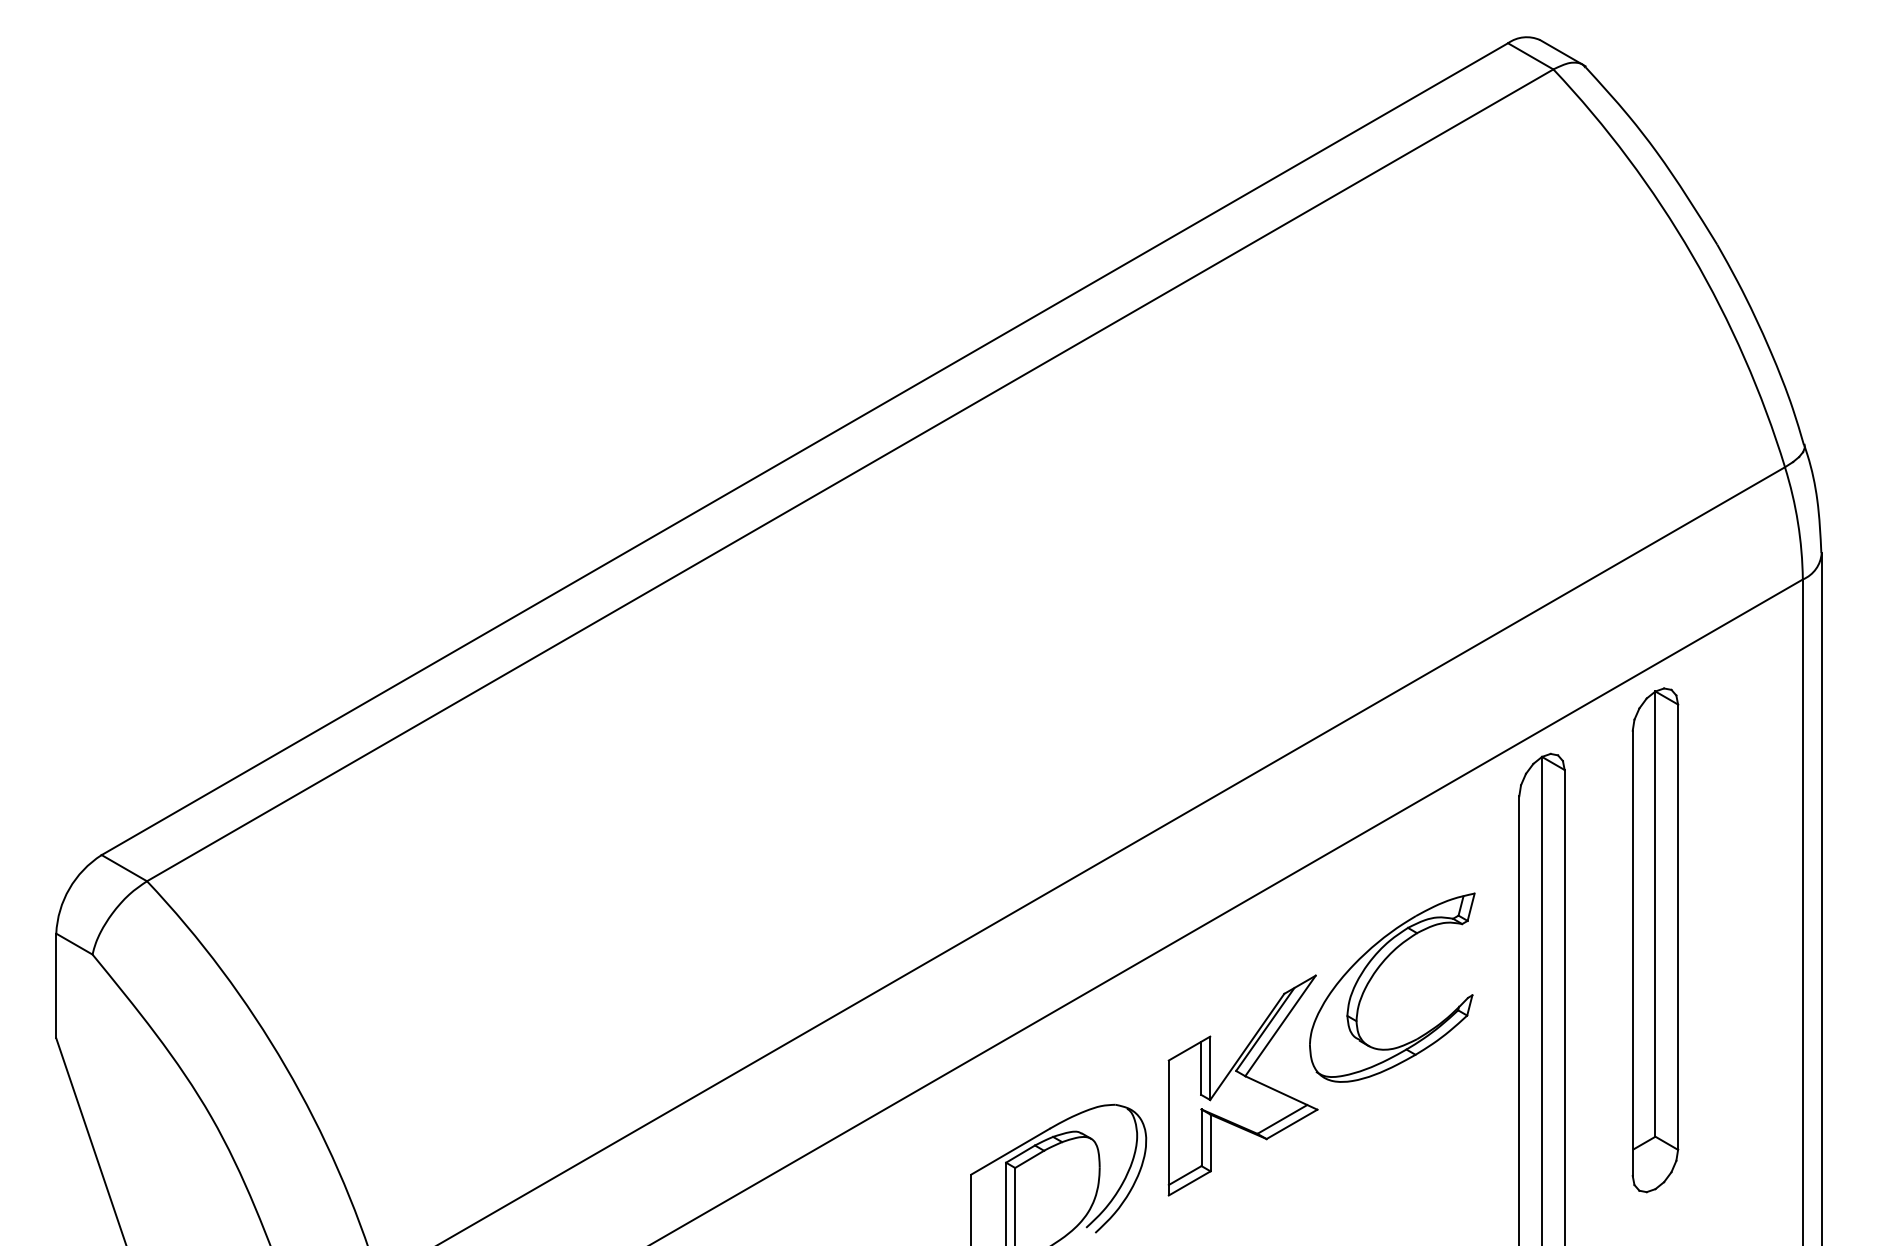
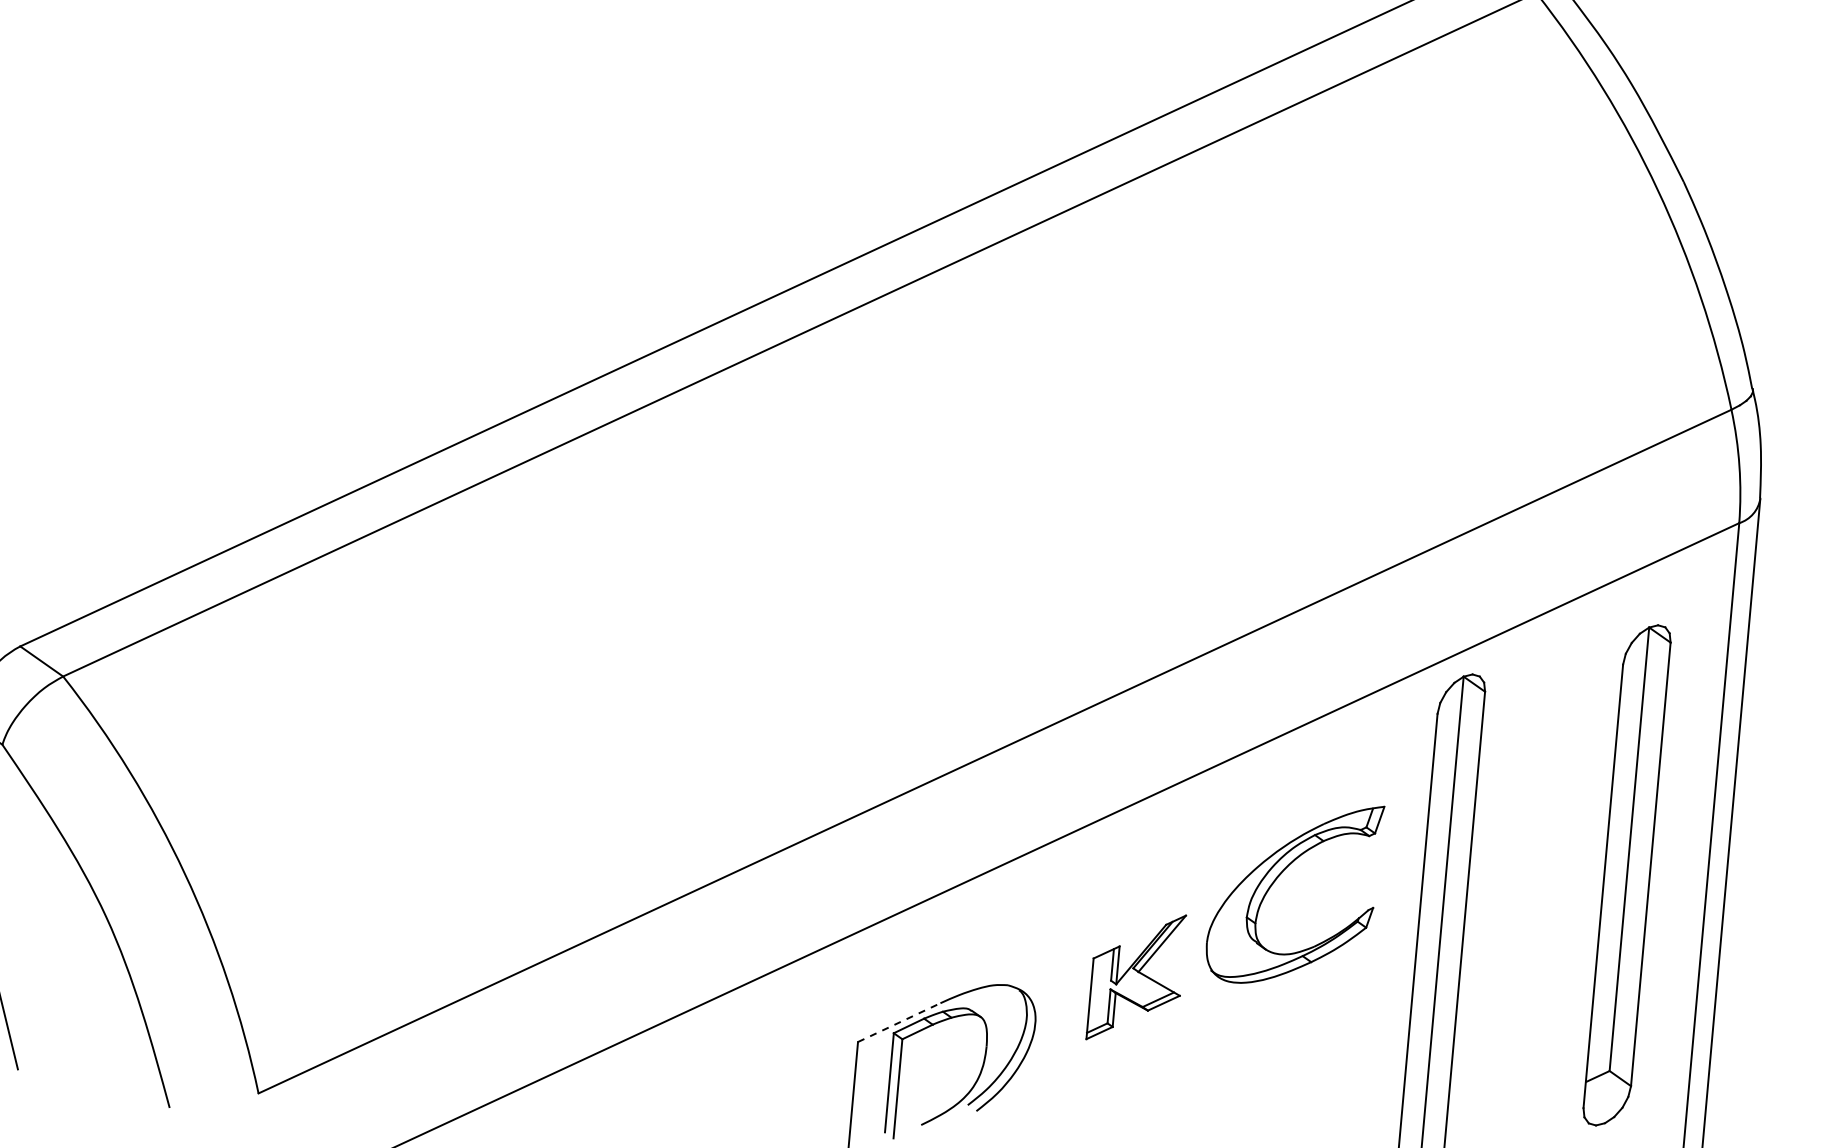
part: (1655, 940) -> (1627, 875), moved
part: (1242, 1085) -> (1136, 977), size x0.6
line: (1010, 1151) -> (899, 1022), solid -> dashed

